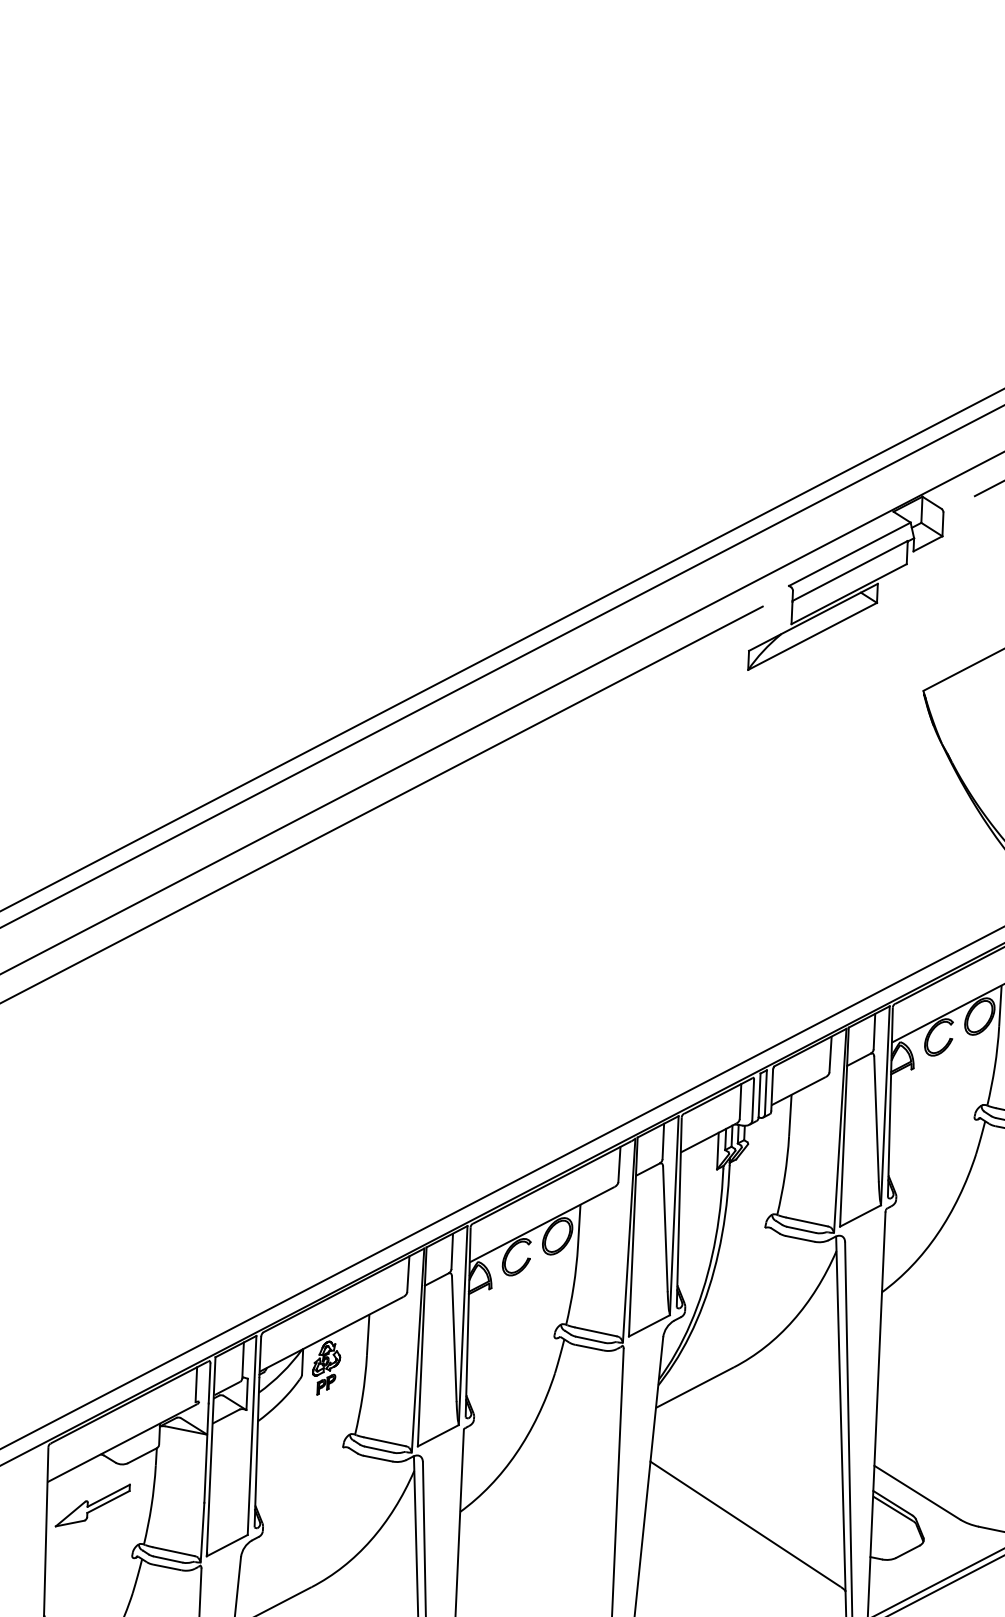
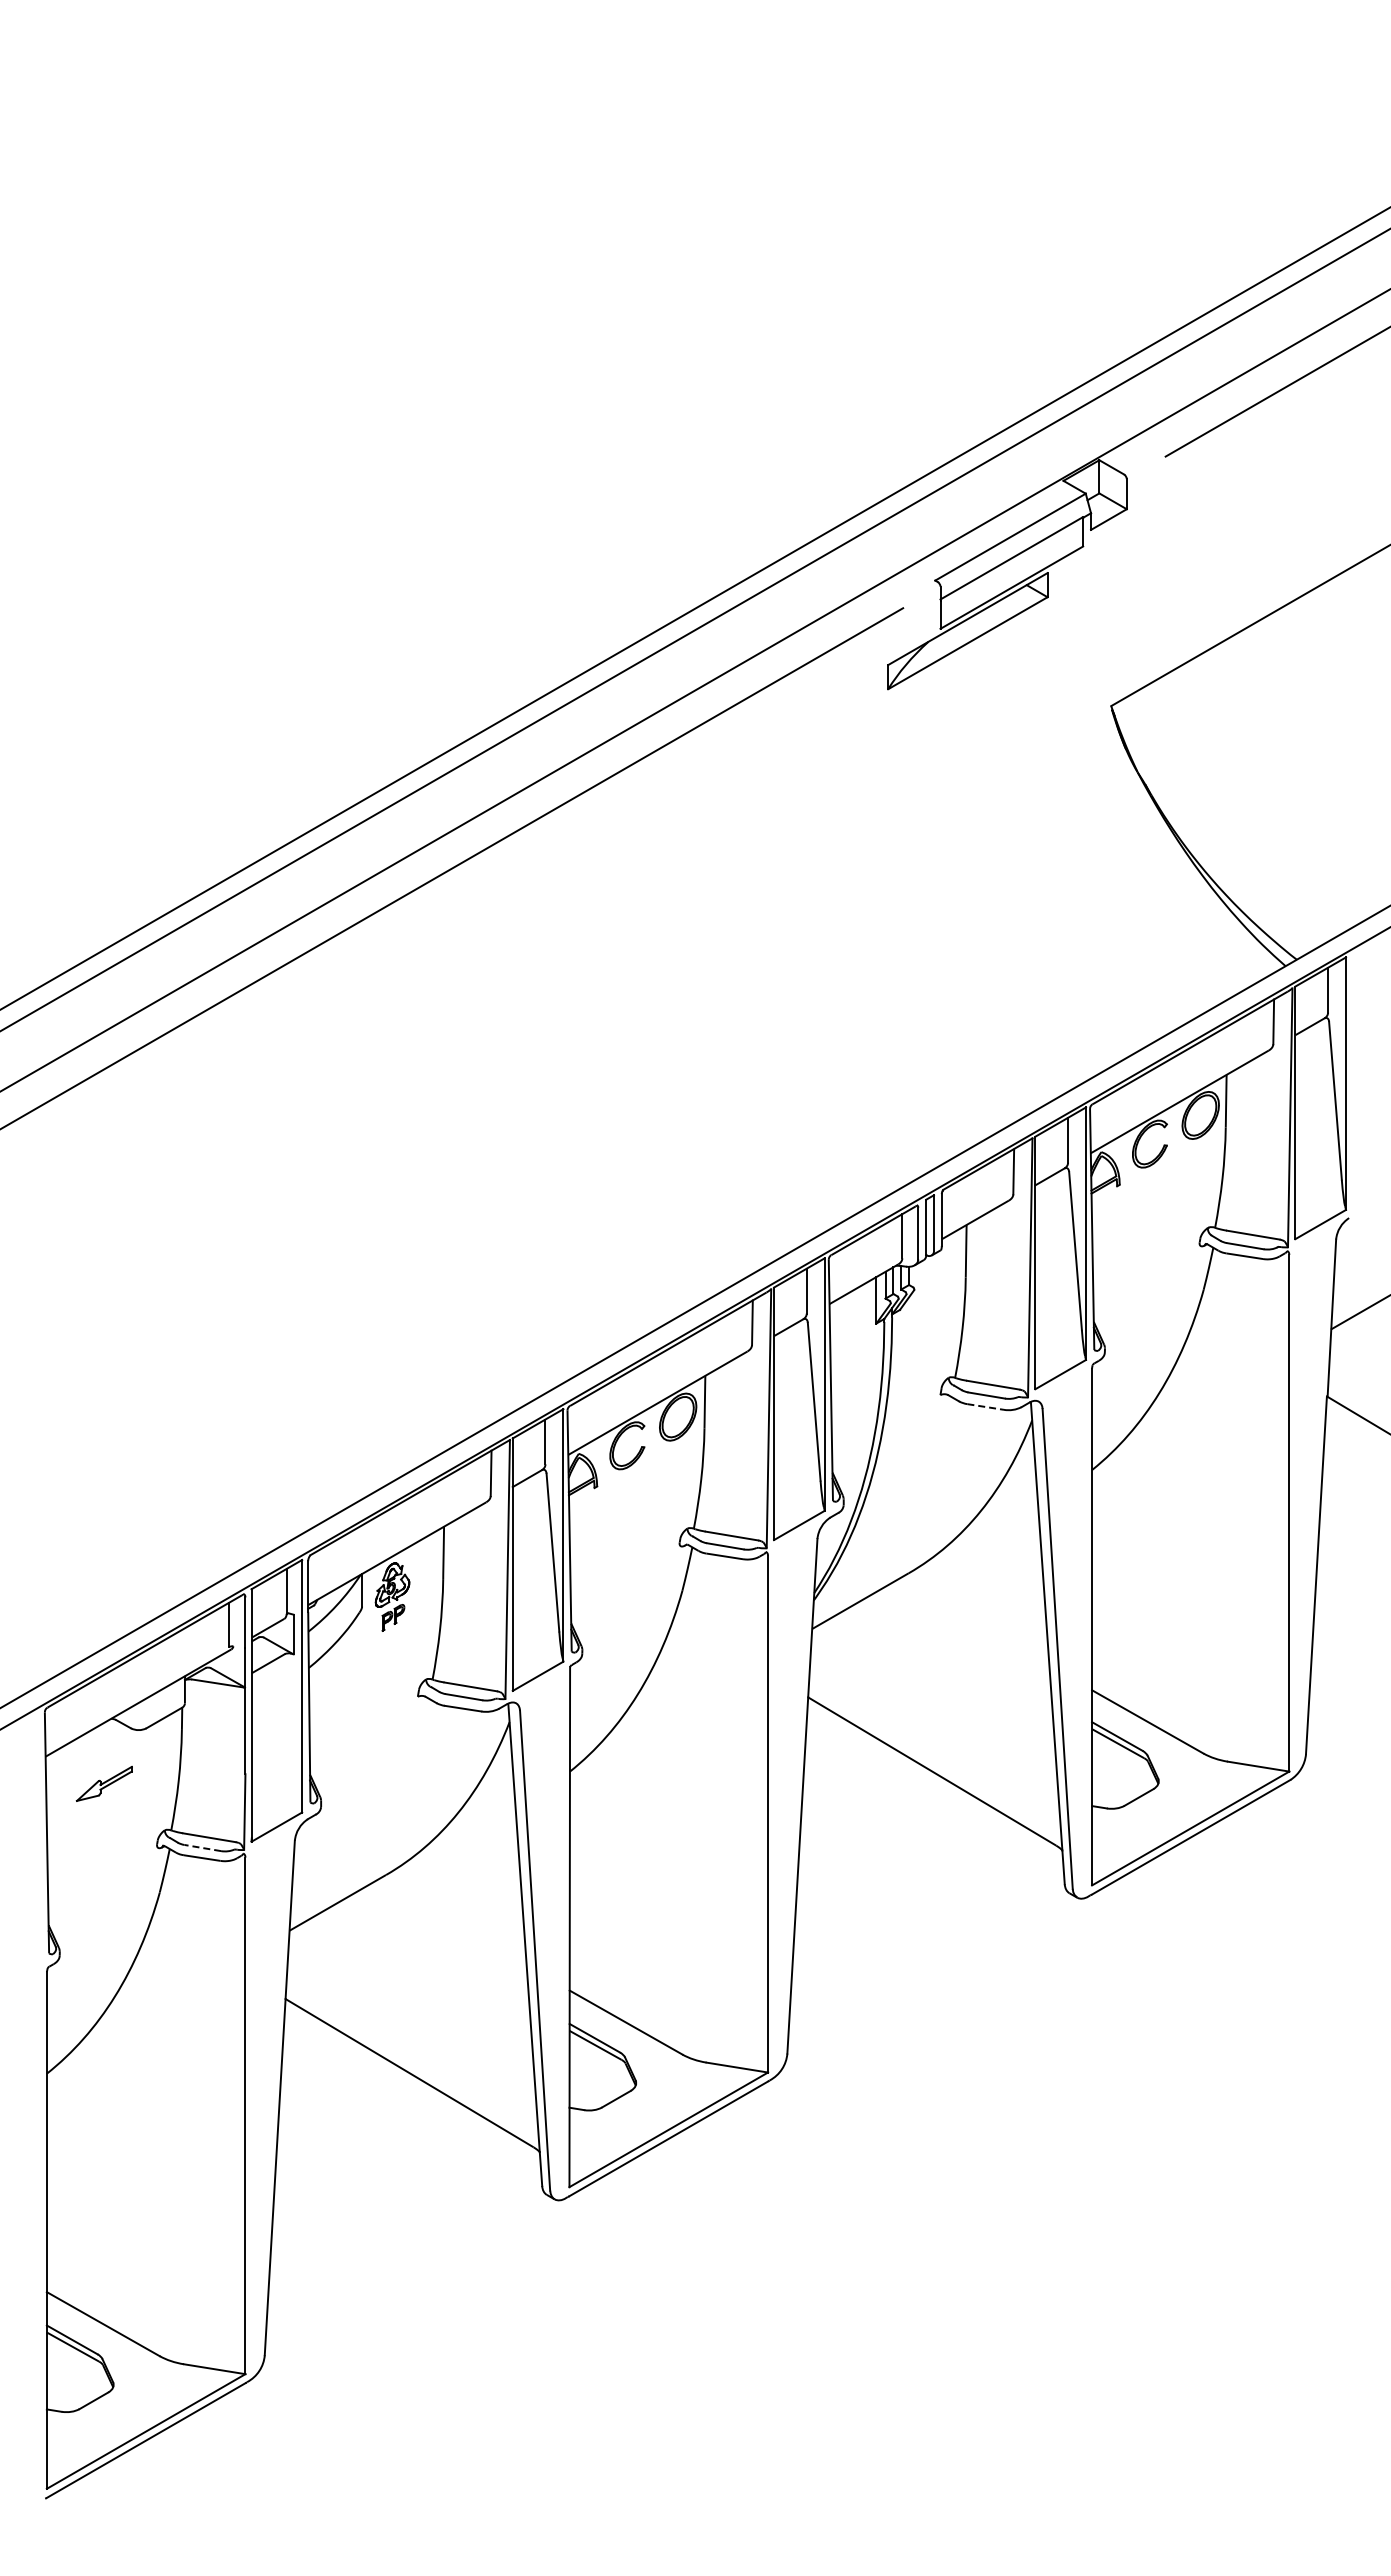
line: (800, 1238) -> (985, 1406), solid -> dashed
part: (92, 1505) -> (104, 1783), size x0.6
line: (167, 1559) -> (202, 1848), solid -> dashed

